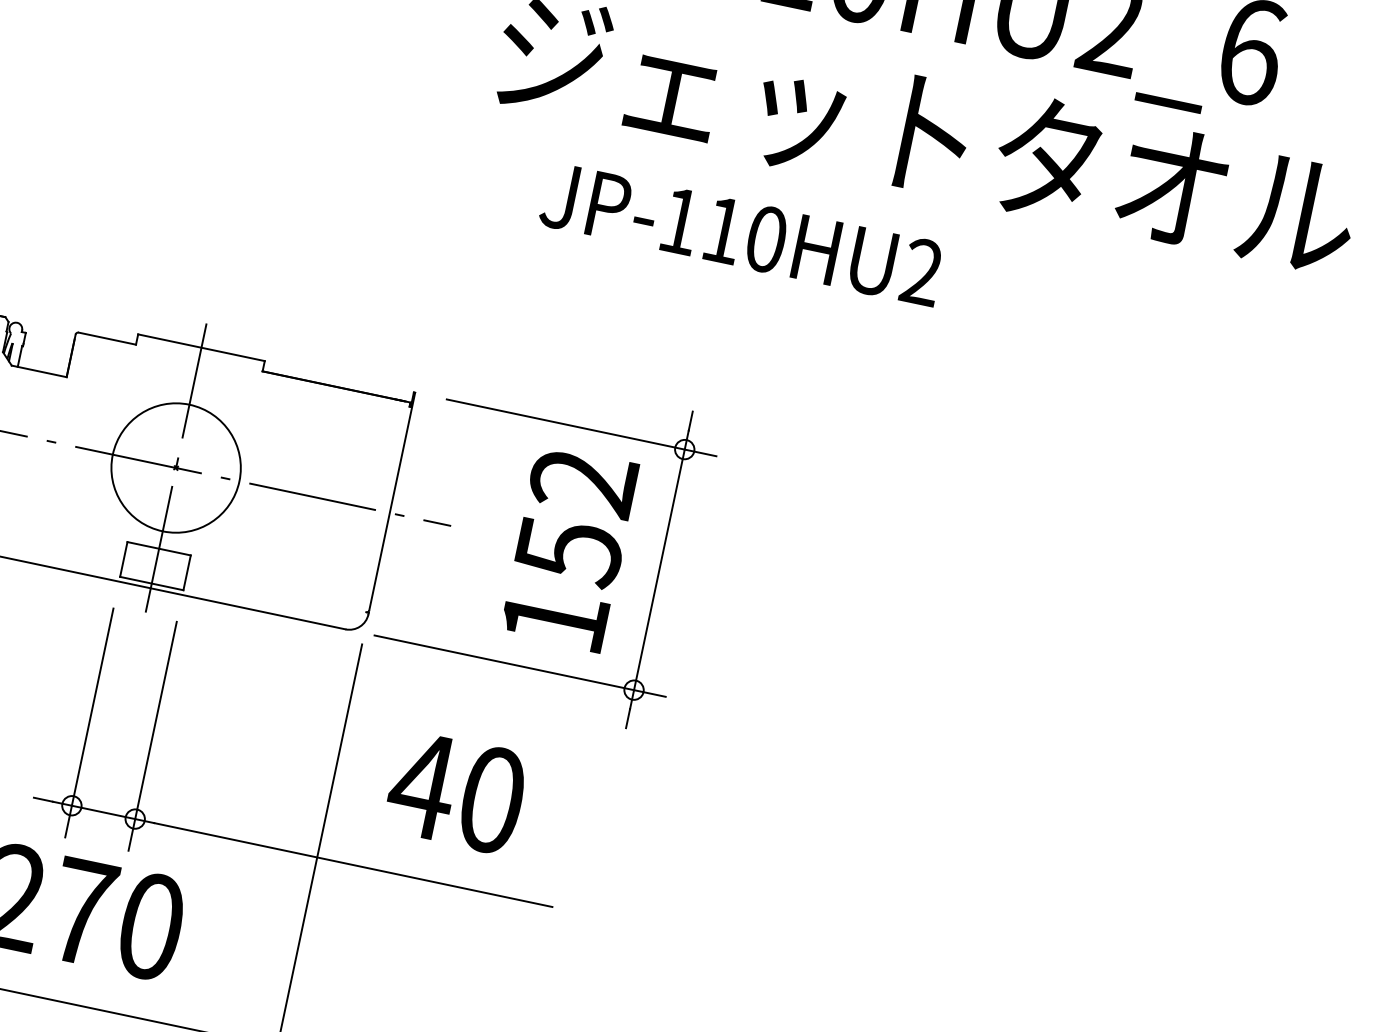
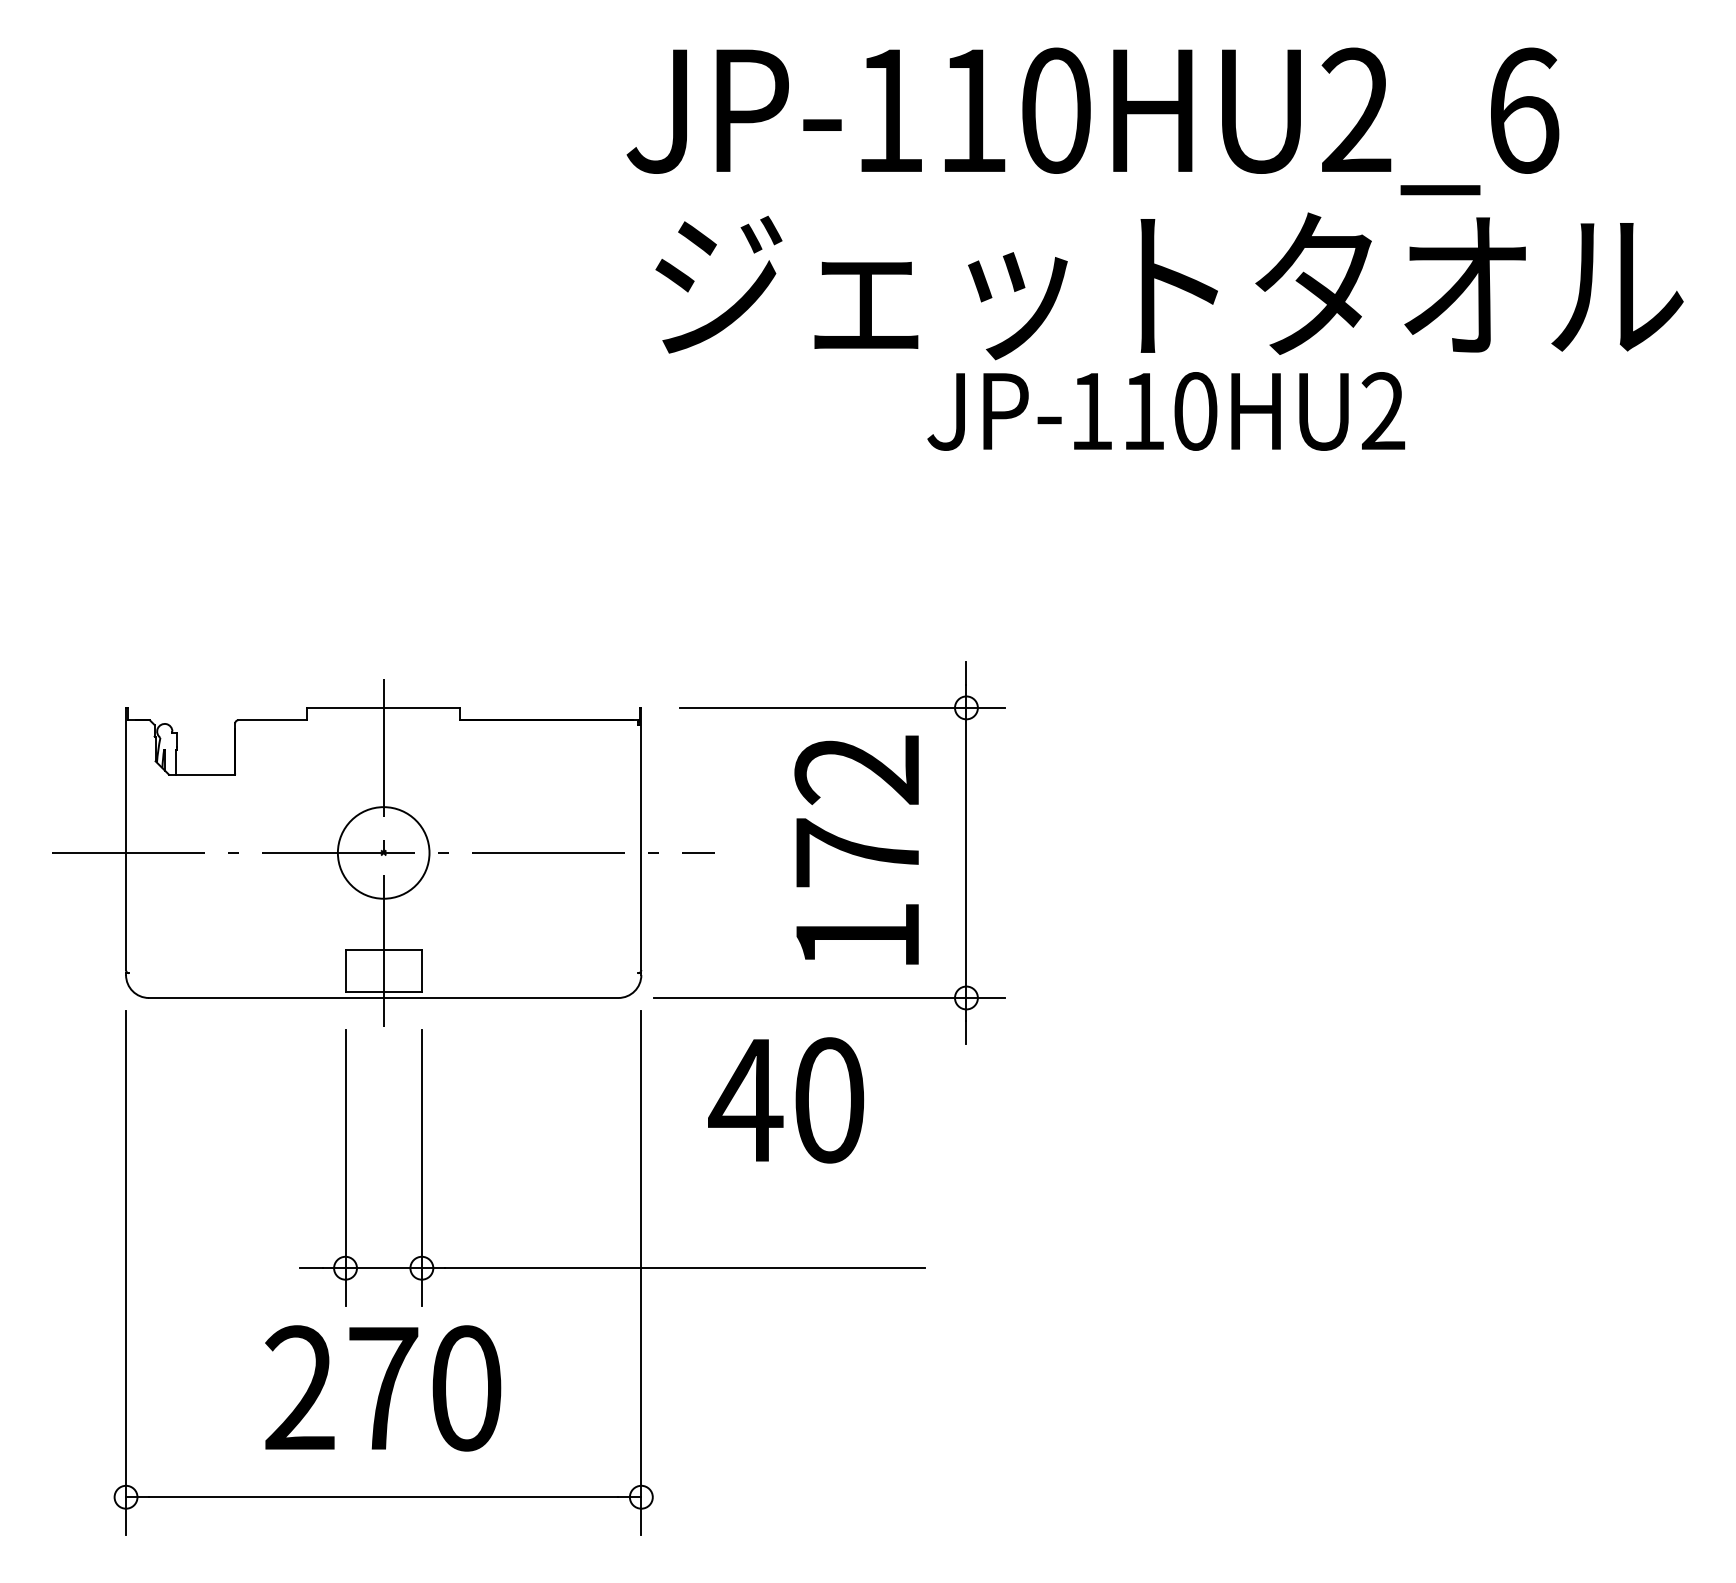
text: (742, 234) -> (1166, 411), moved
circle: (176, 467) -> (383, 852), size x0.6
text: (569, 552) -> (858, 854), 152 -> 172
text: (456, 792) -> (786, 1100), moved

